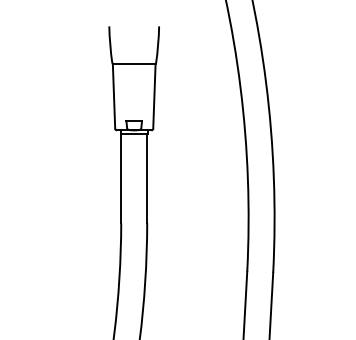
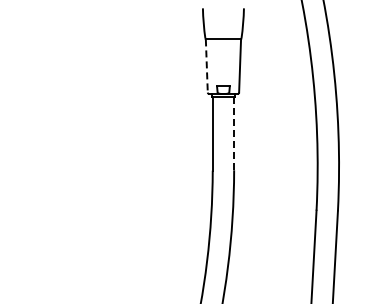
line: (113, 96) -> (206, 66), solid -> dashed
line: (147, 178) -> (234, 133), solid -> dashed

